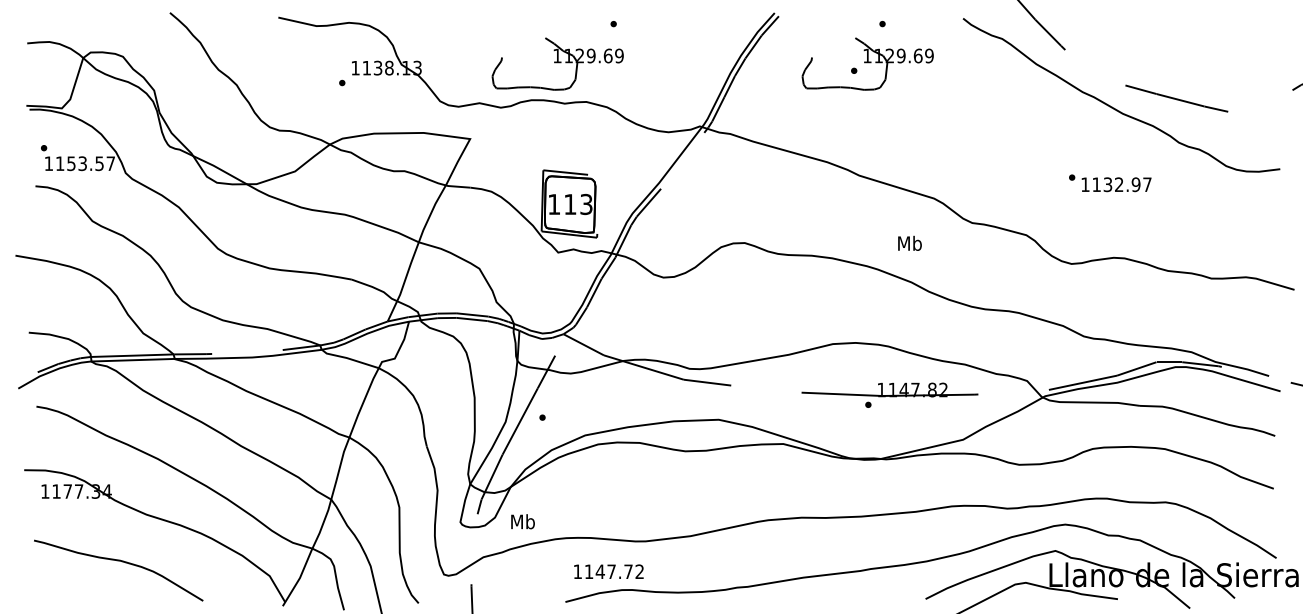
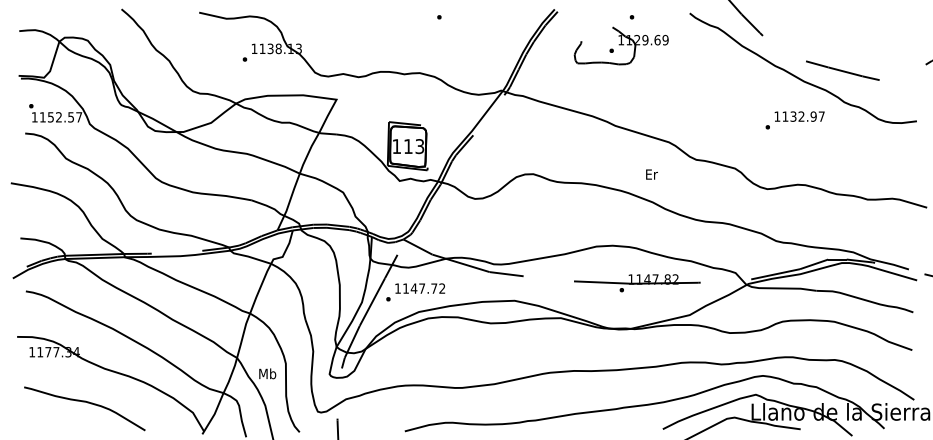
part: (557, 63) -> (399, 45), removed
text: (82, 163) -> (58, 117), 1153.57 -> 1152.57
text: (1116, 184) -> (799, 116), moved
text: (909, 242) -> (651, 173), Mb -> Er
text: (522, 521) -> (267, 373), moved
text: (608, 571) -> (419, 288), moved

